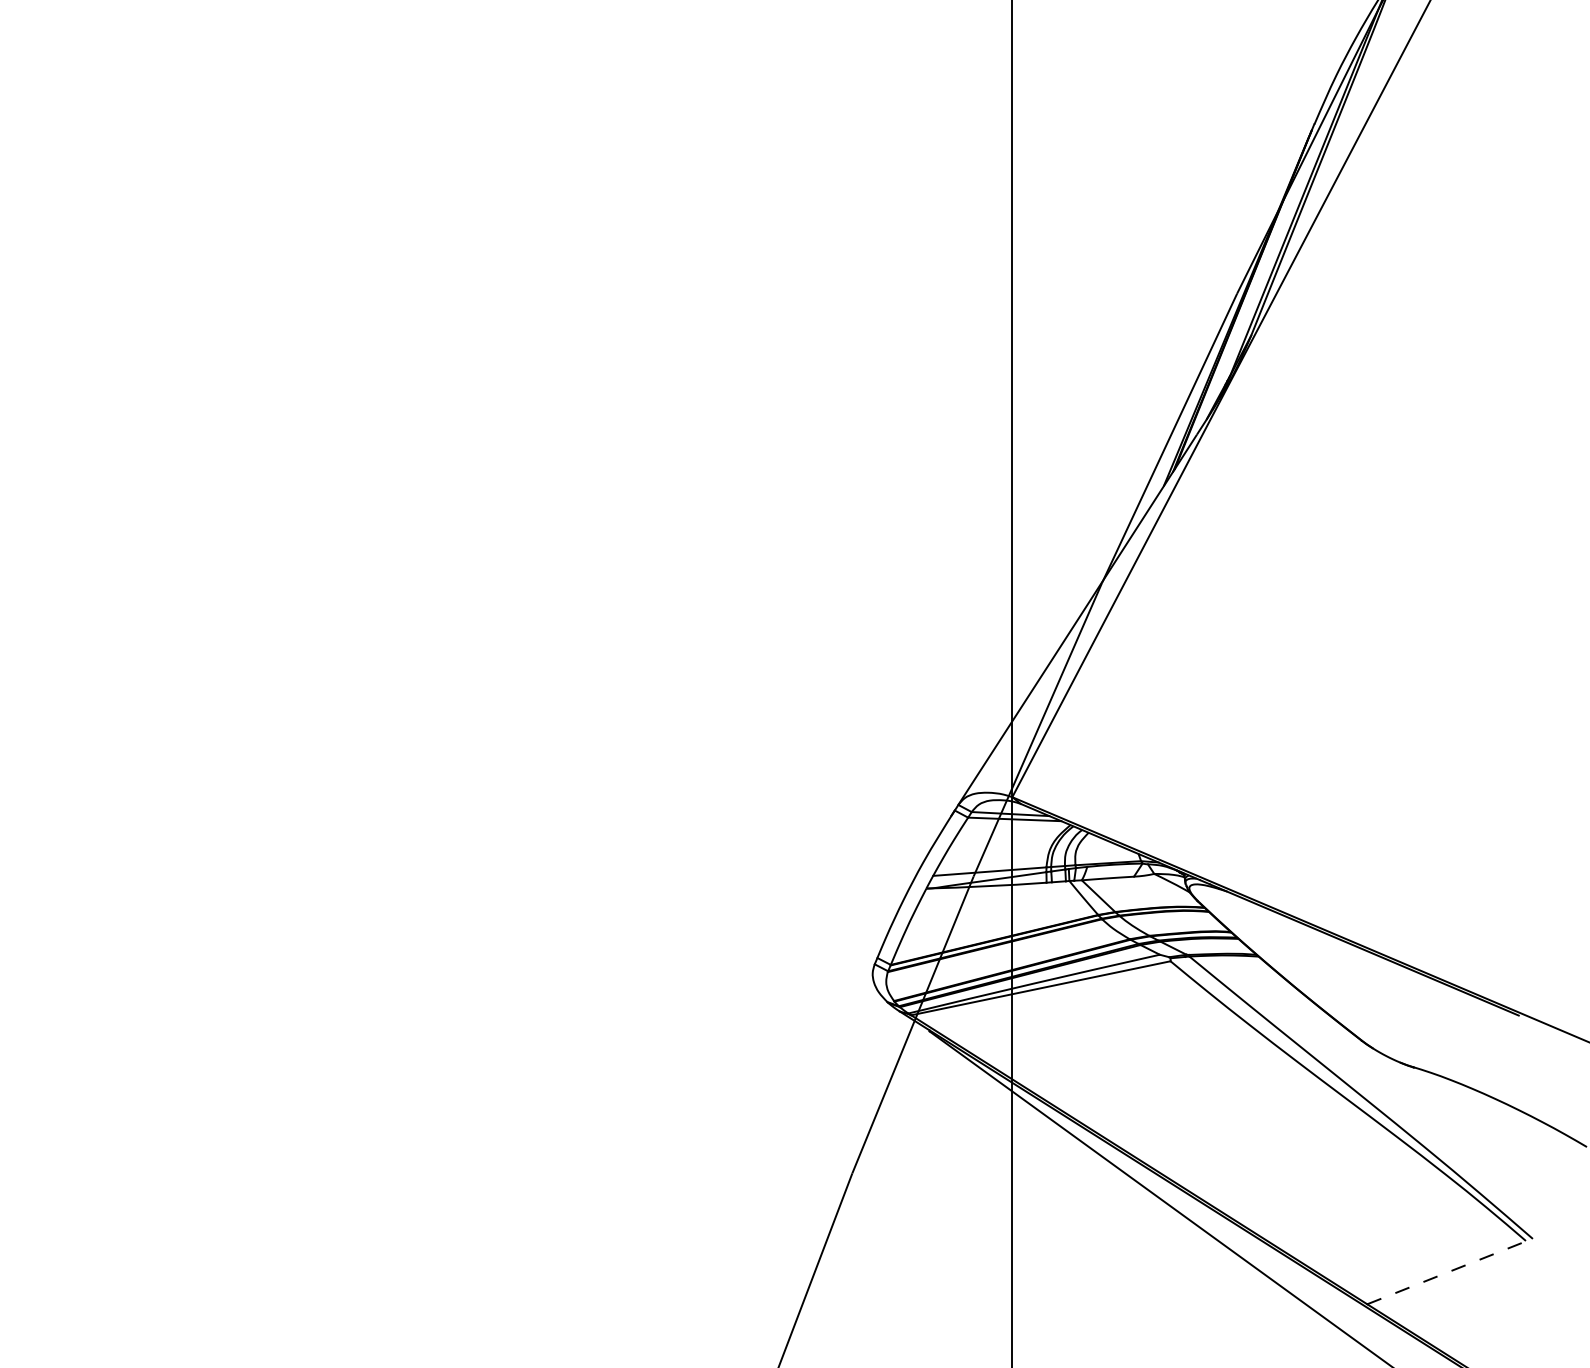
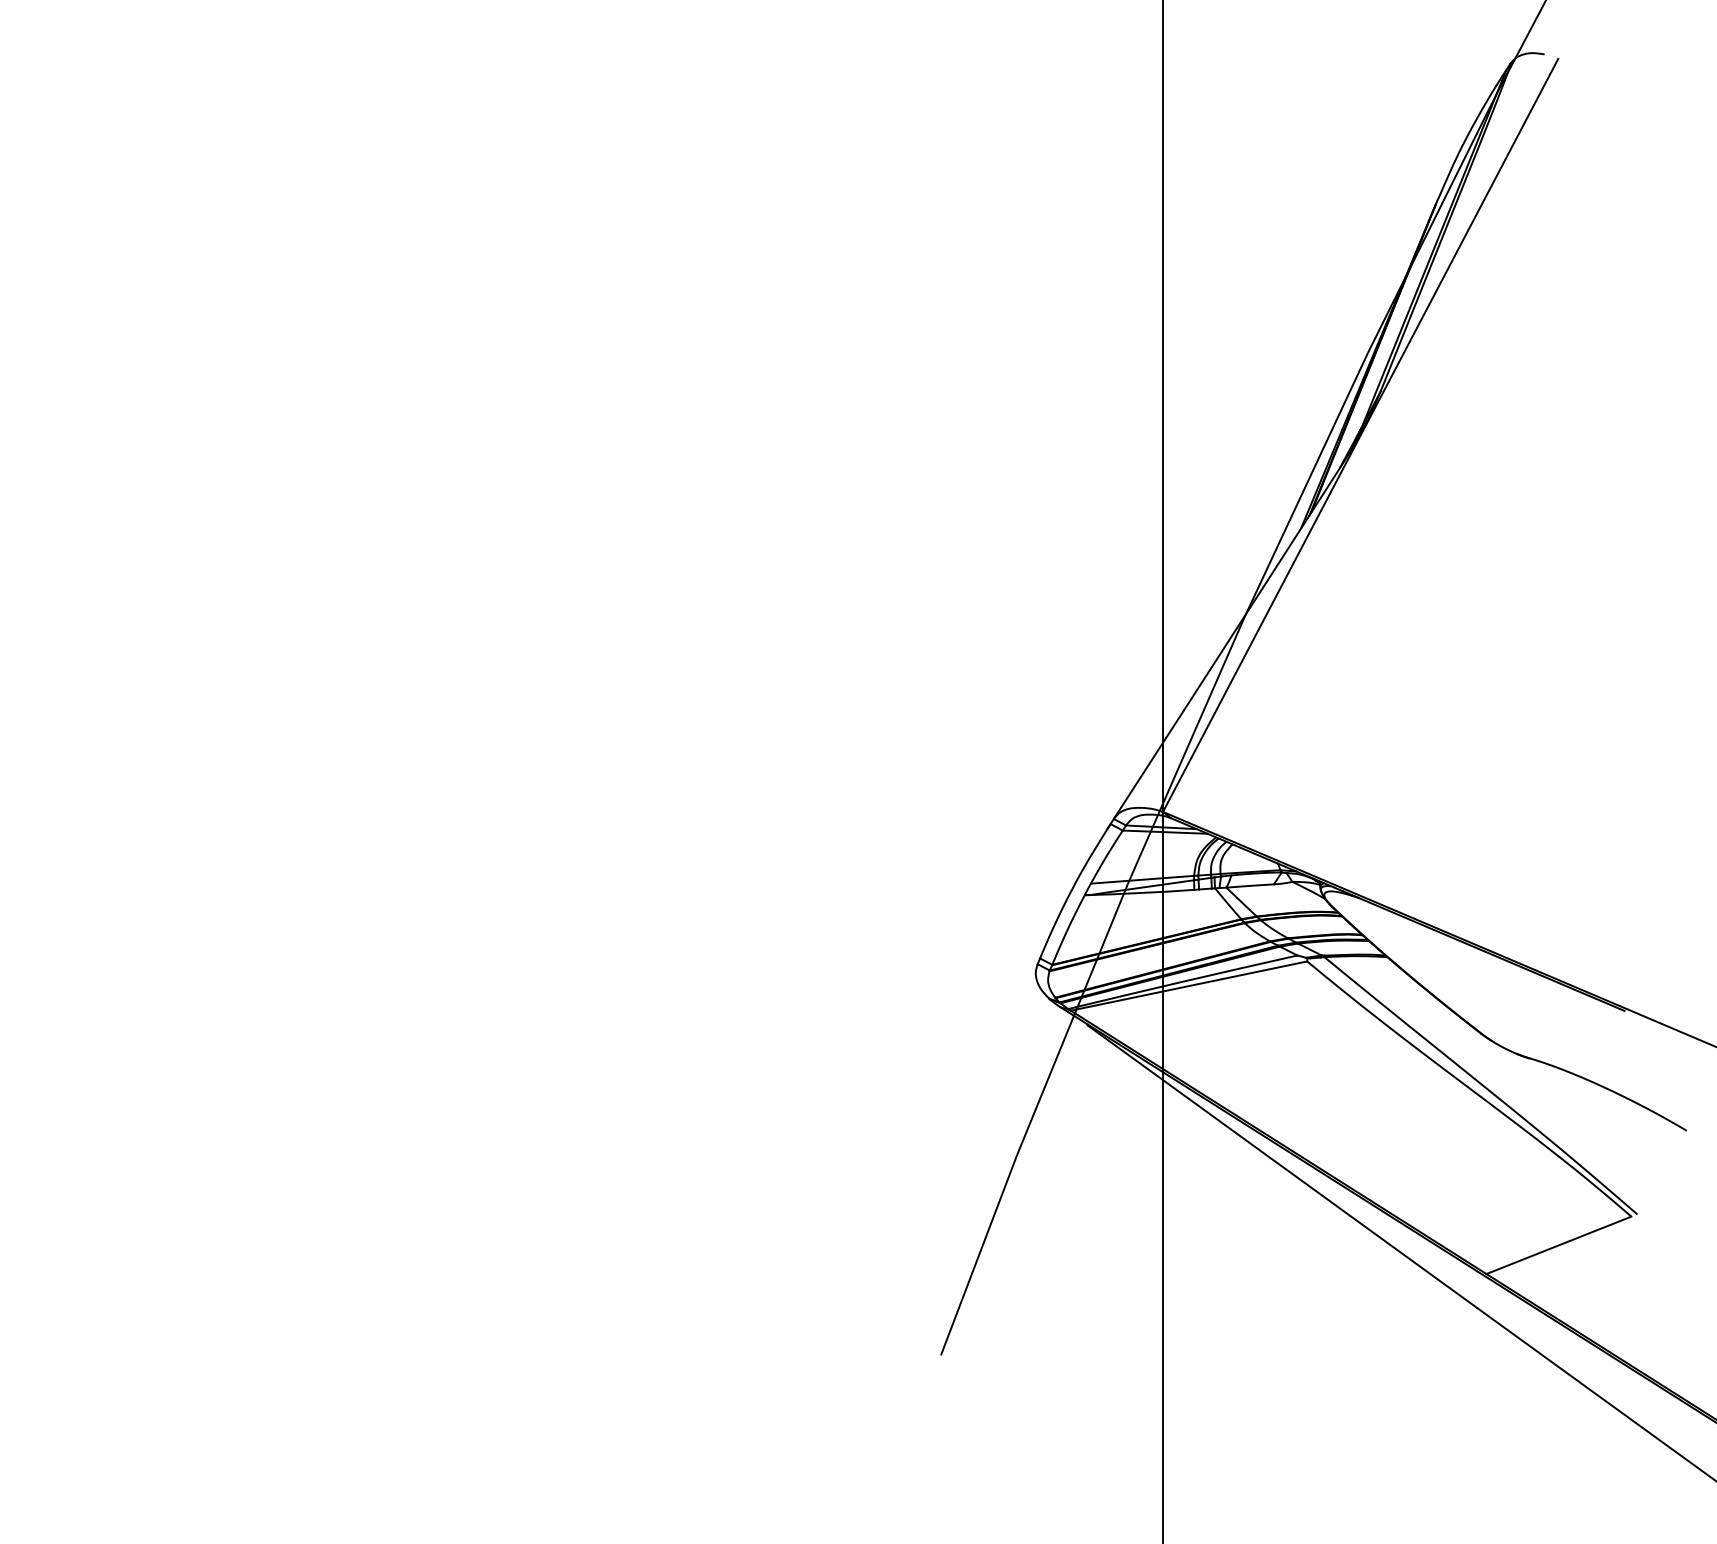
line: (1446, 1272) -> (1558, 1245), dashed -> solid

